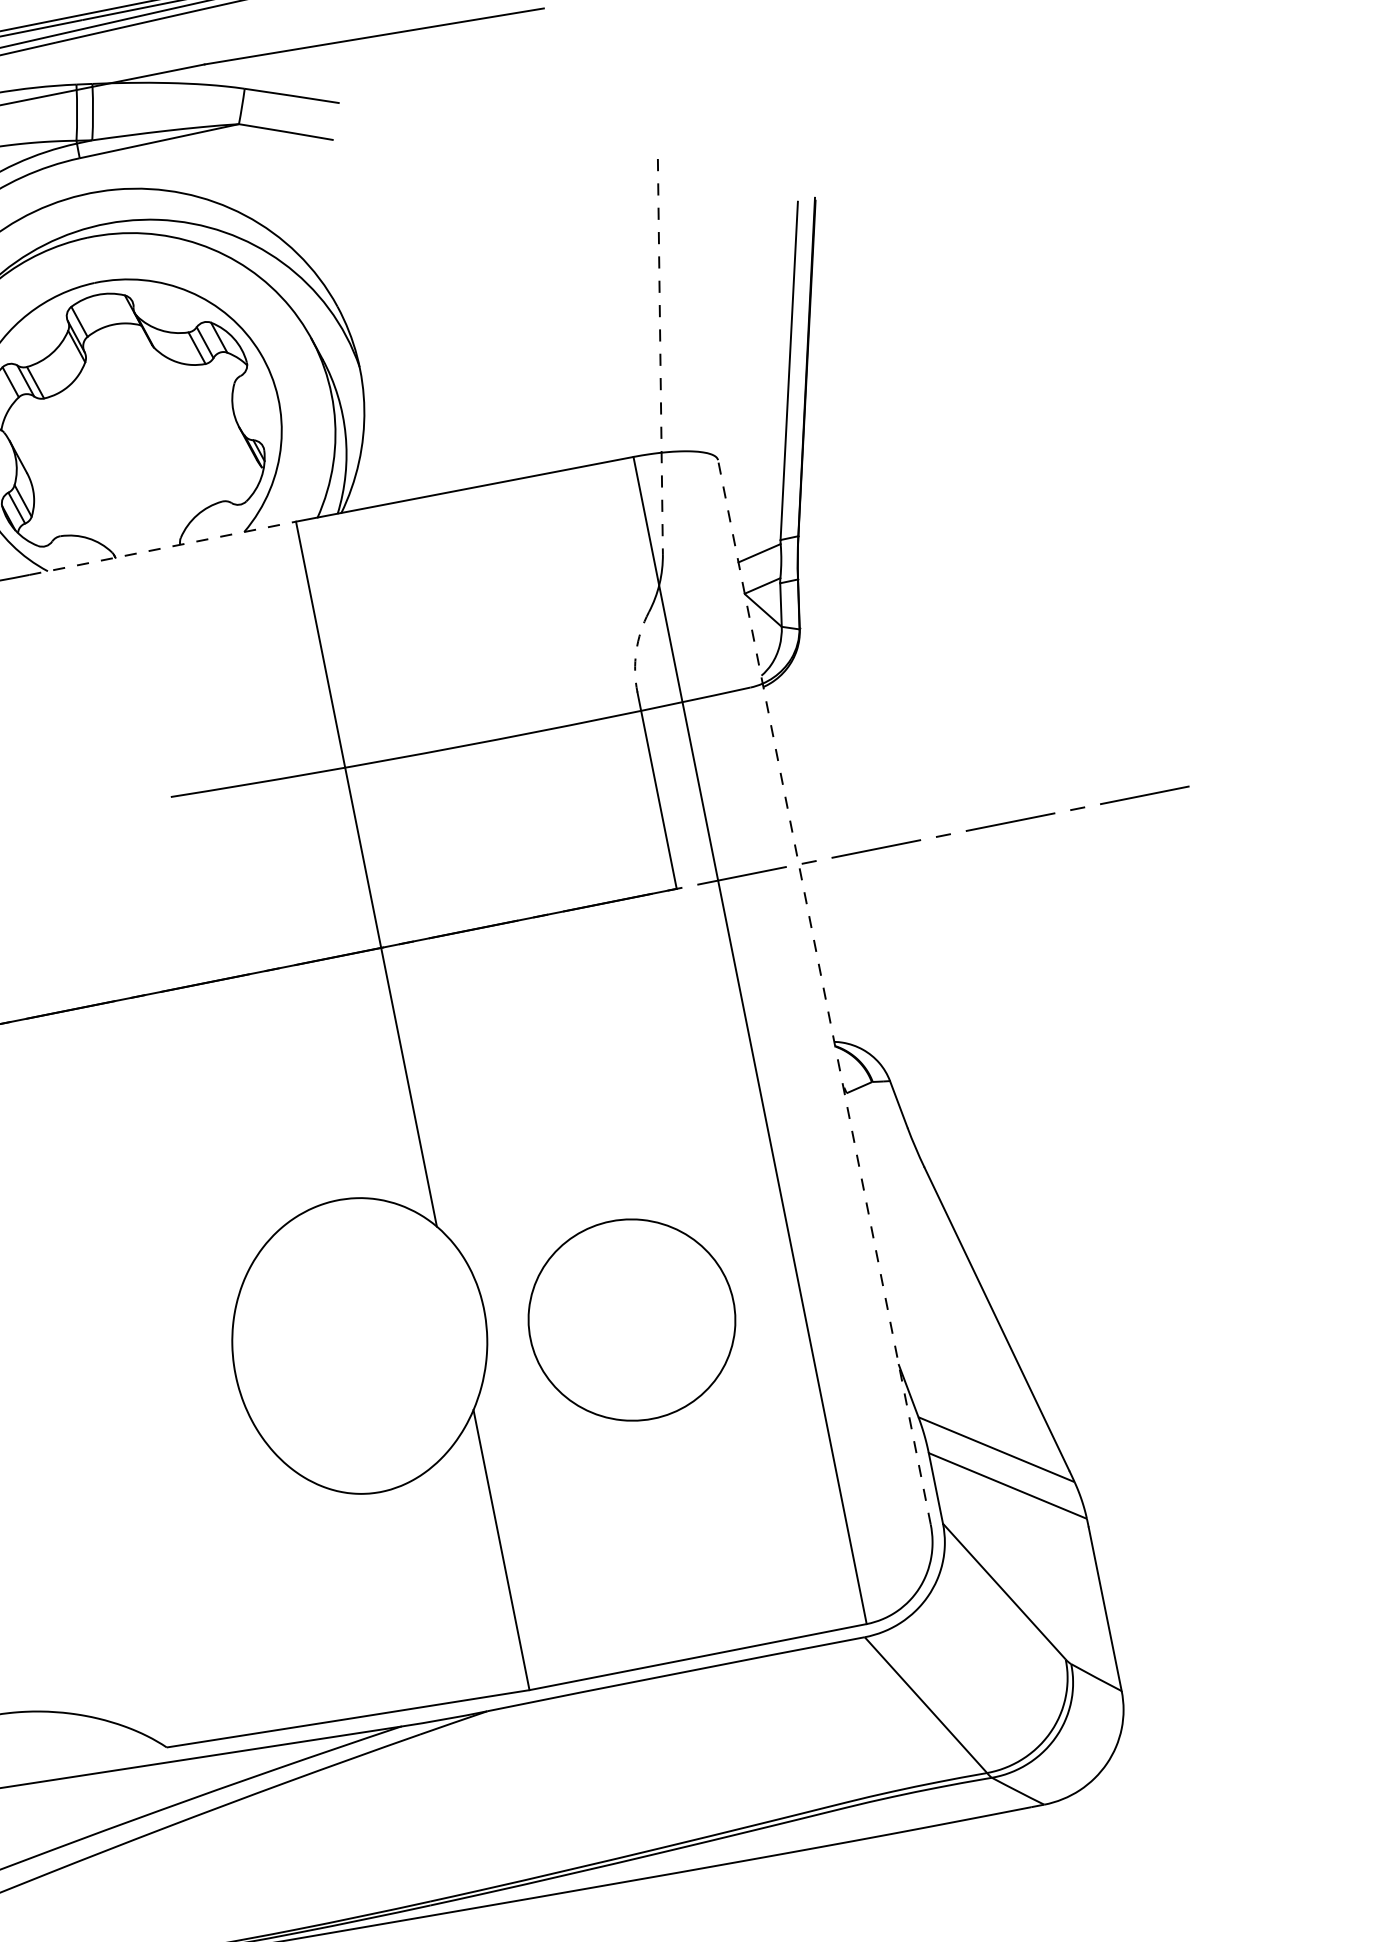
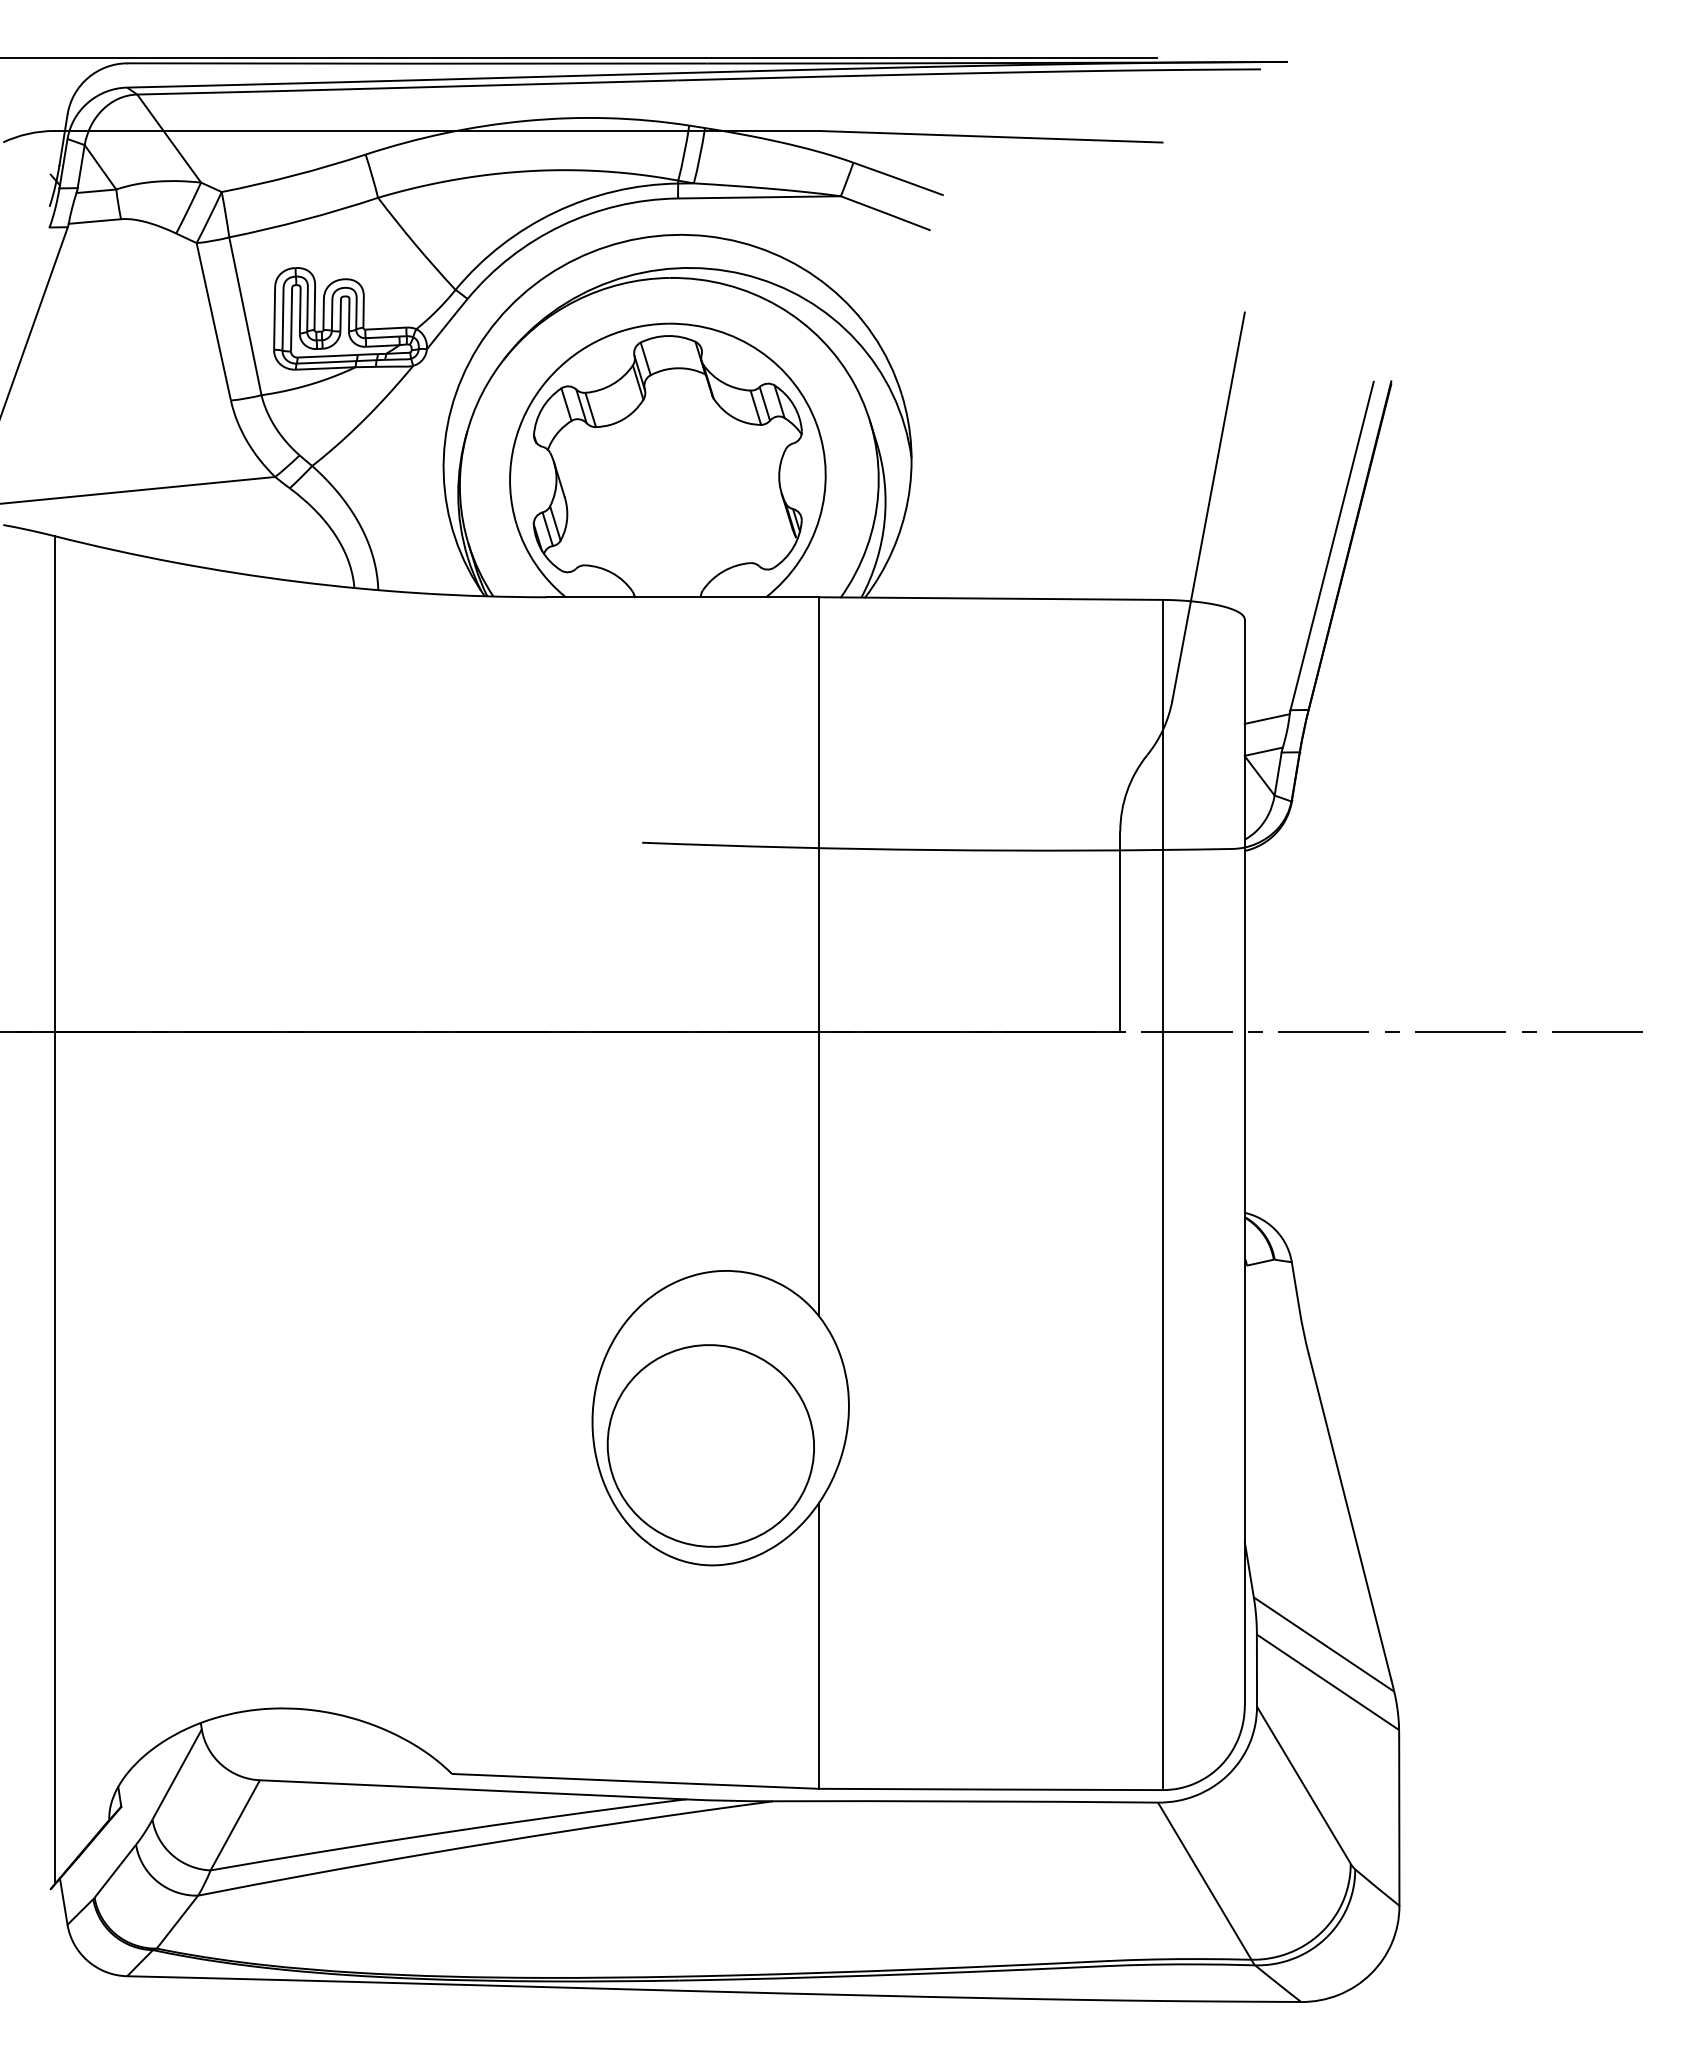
line: (660, 356) -> (1208, 506), dashed -> solid
line: (163, 548) -> (683, 597), dashed -> solid
arc: (636, 651) -> (1127, 791), dashed -> solid
line: (824, 992) -> (1244, 1162), dashed -> solid
part: (631, 1319) -> (710, 1445), moved

